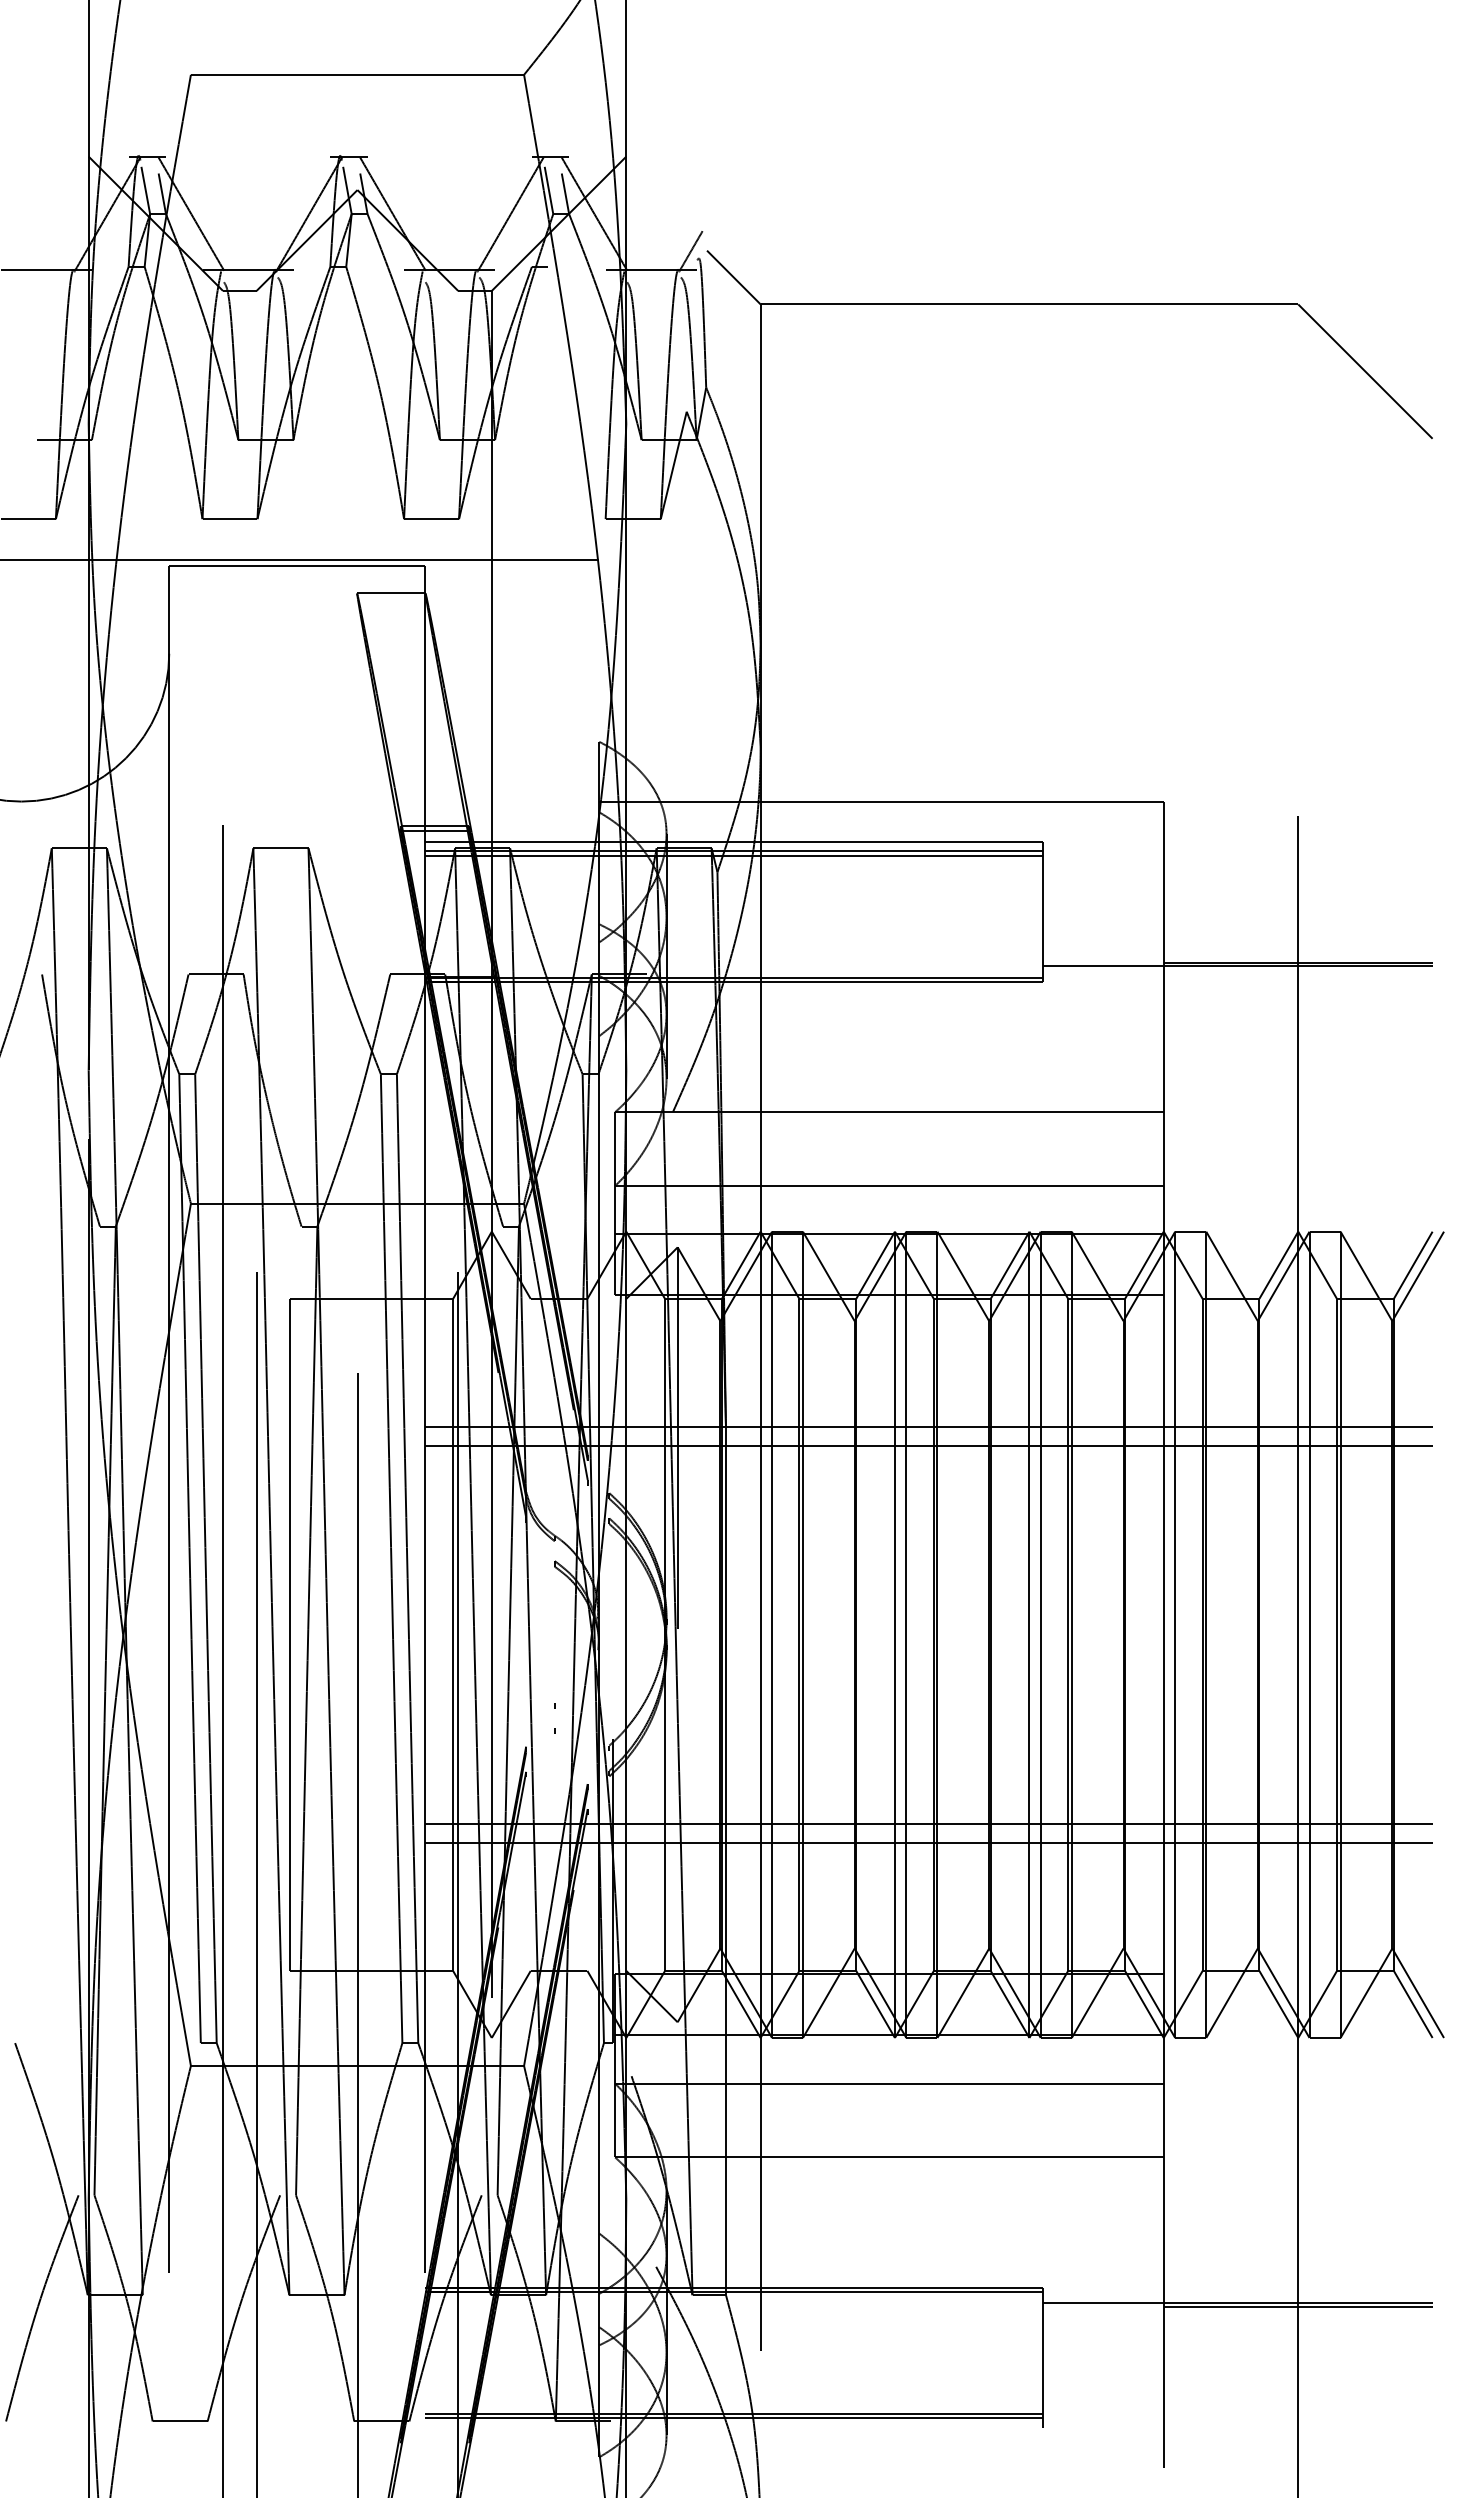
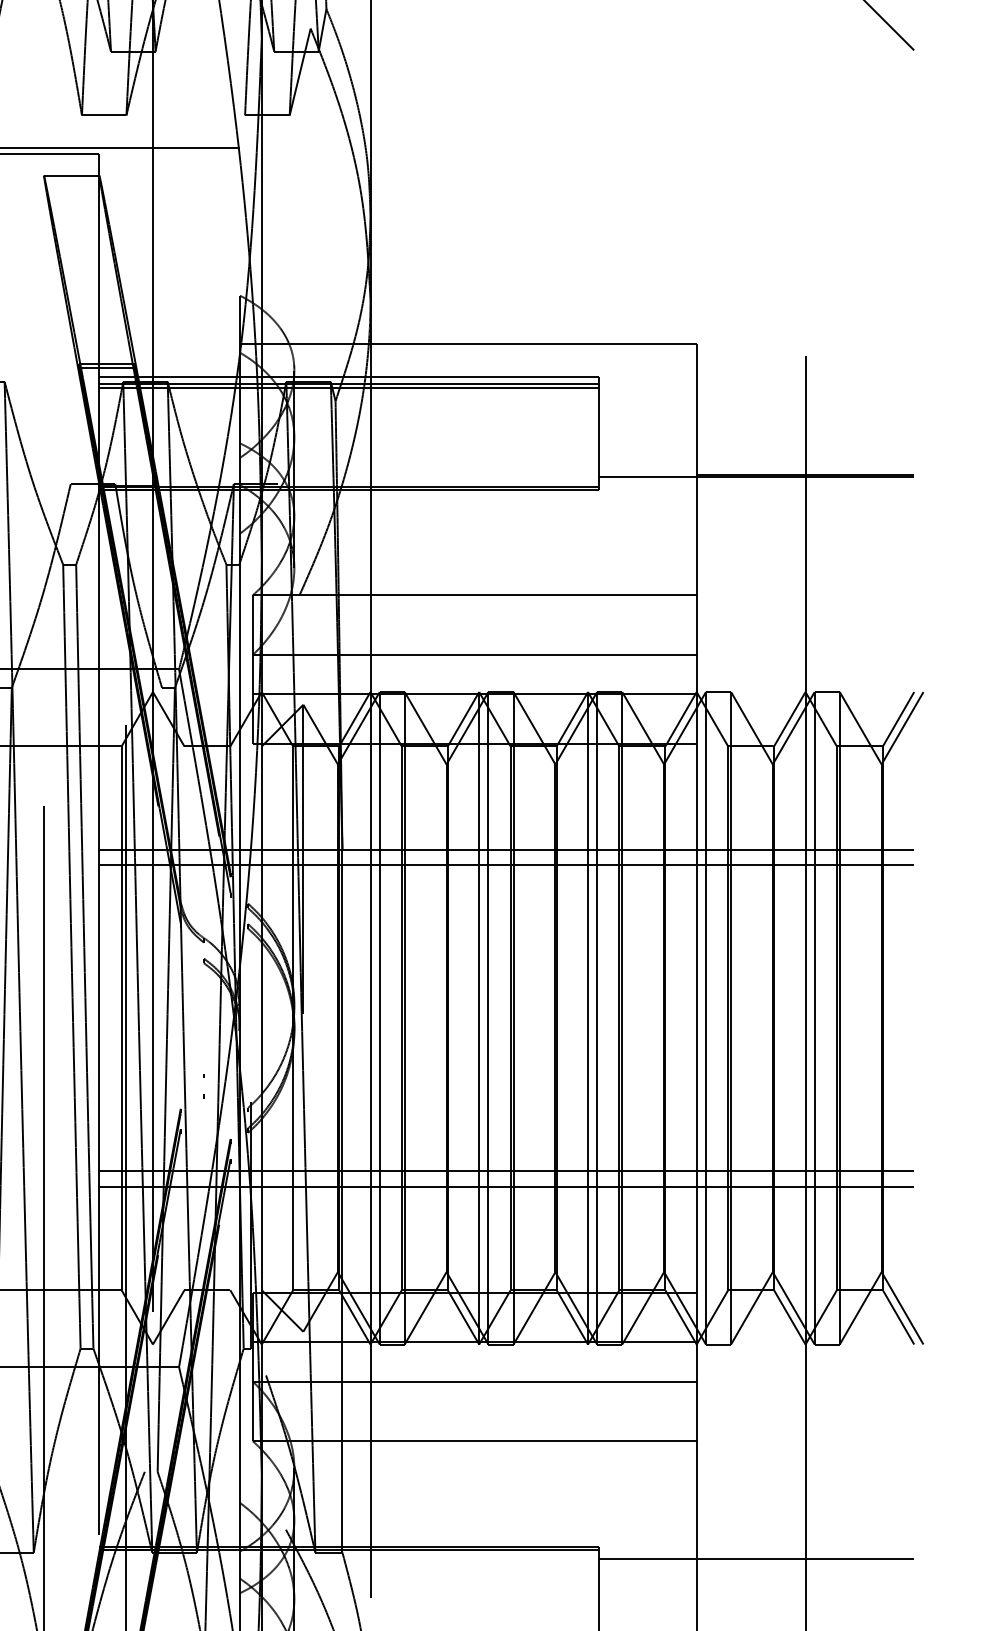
line: (1297, 2306) -> (804, 1561), removed

